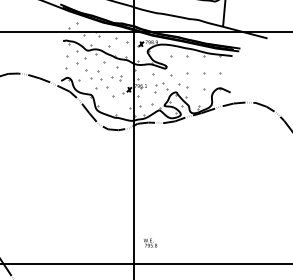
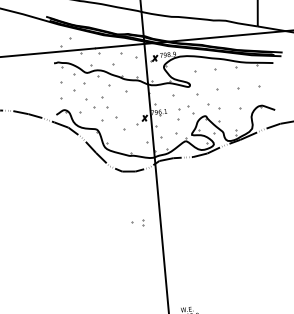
part: (116, 78) -> (137, 223), moved

